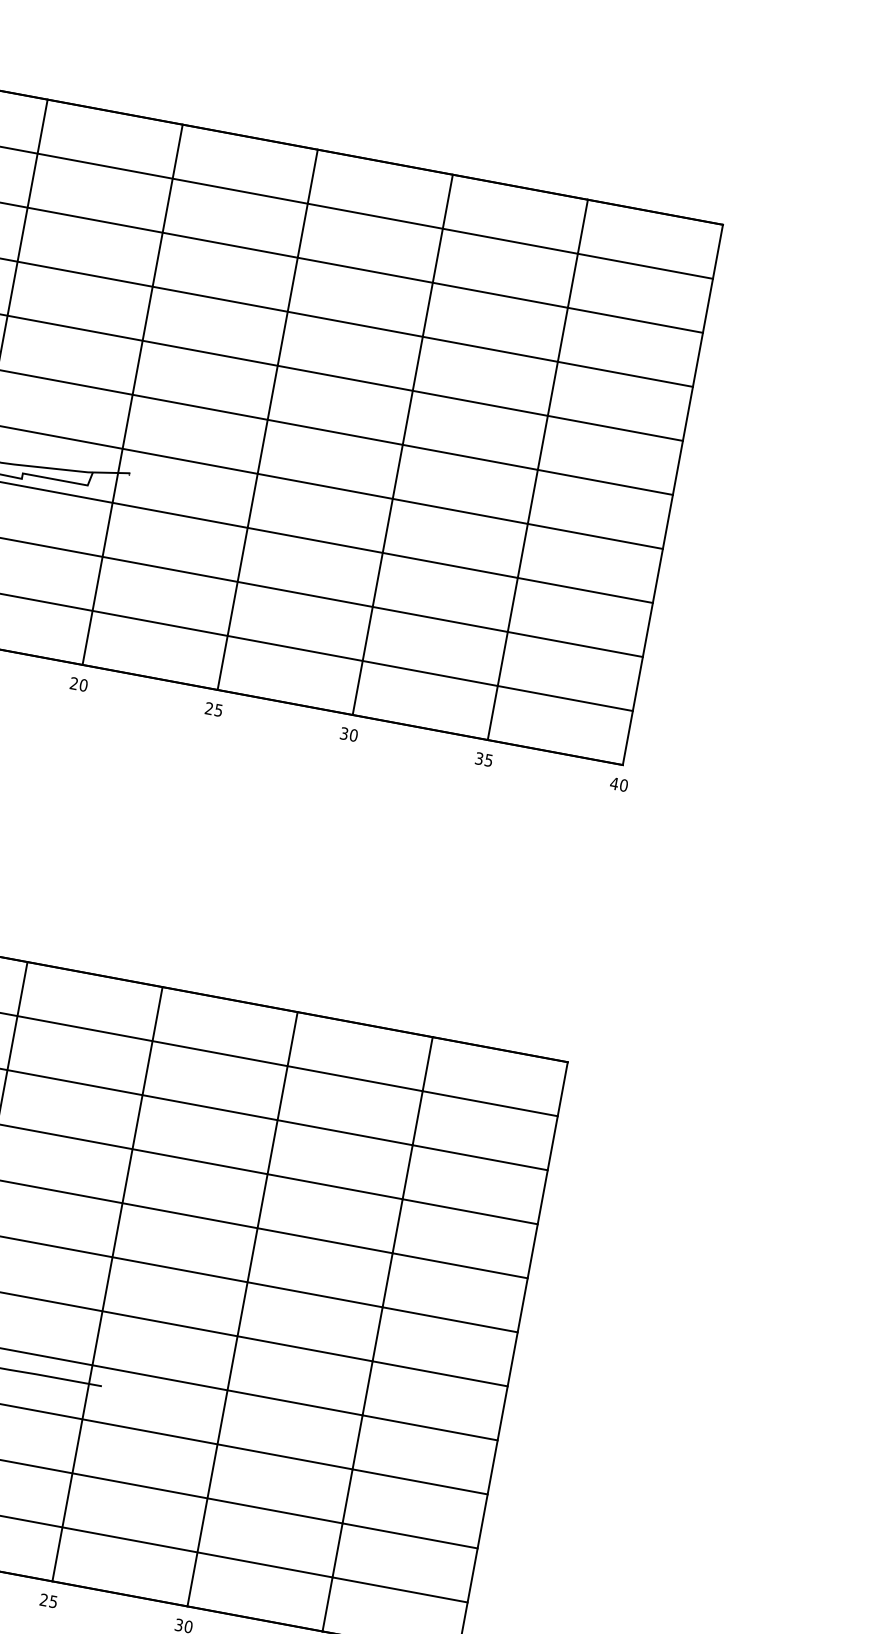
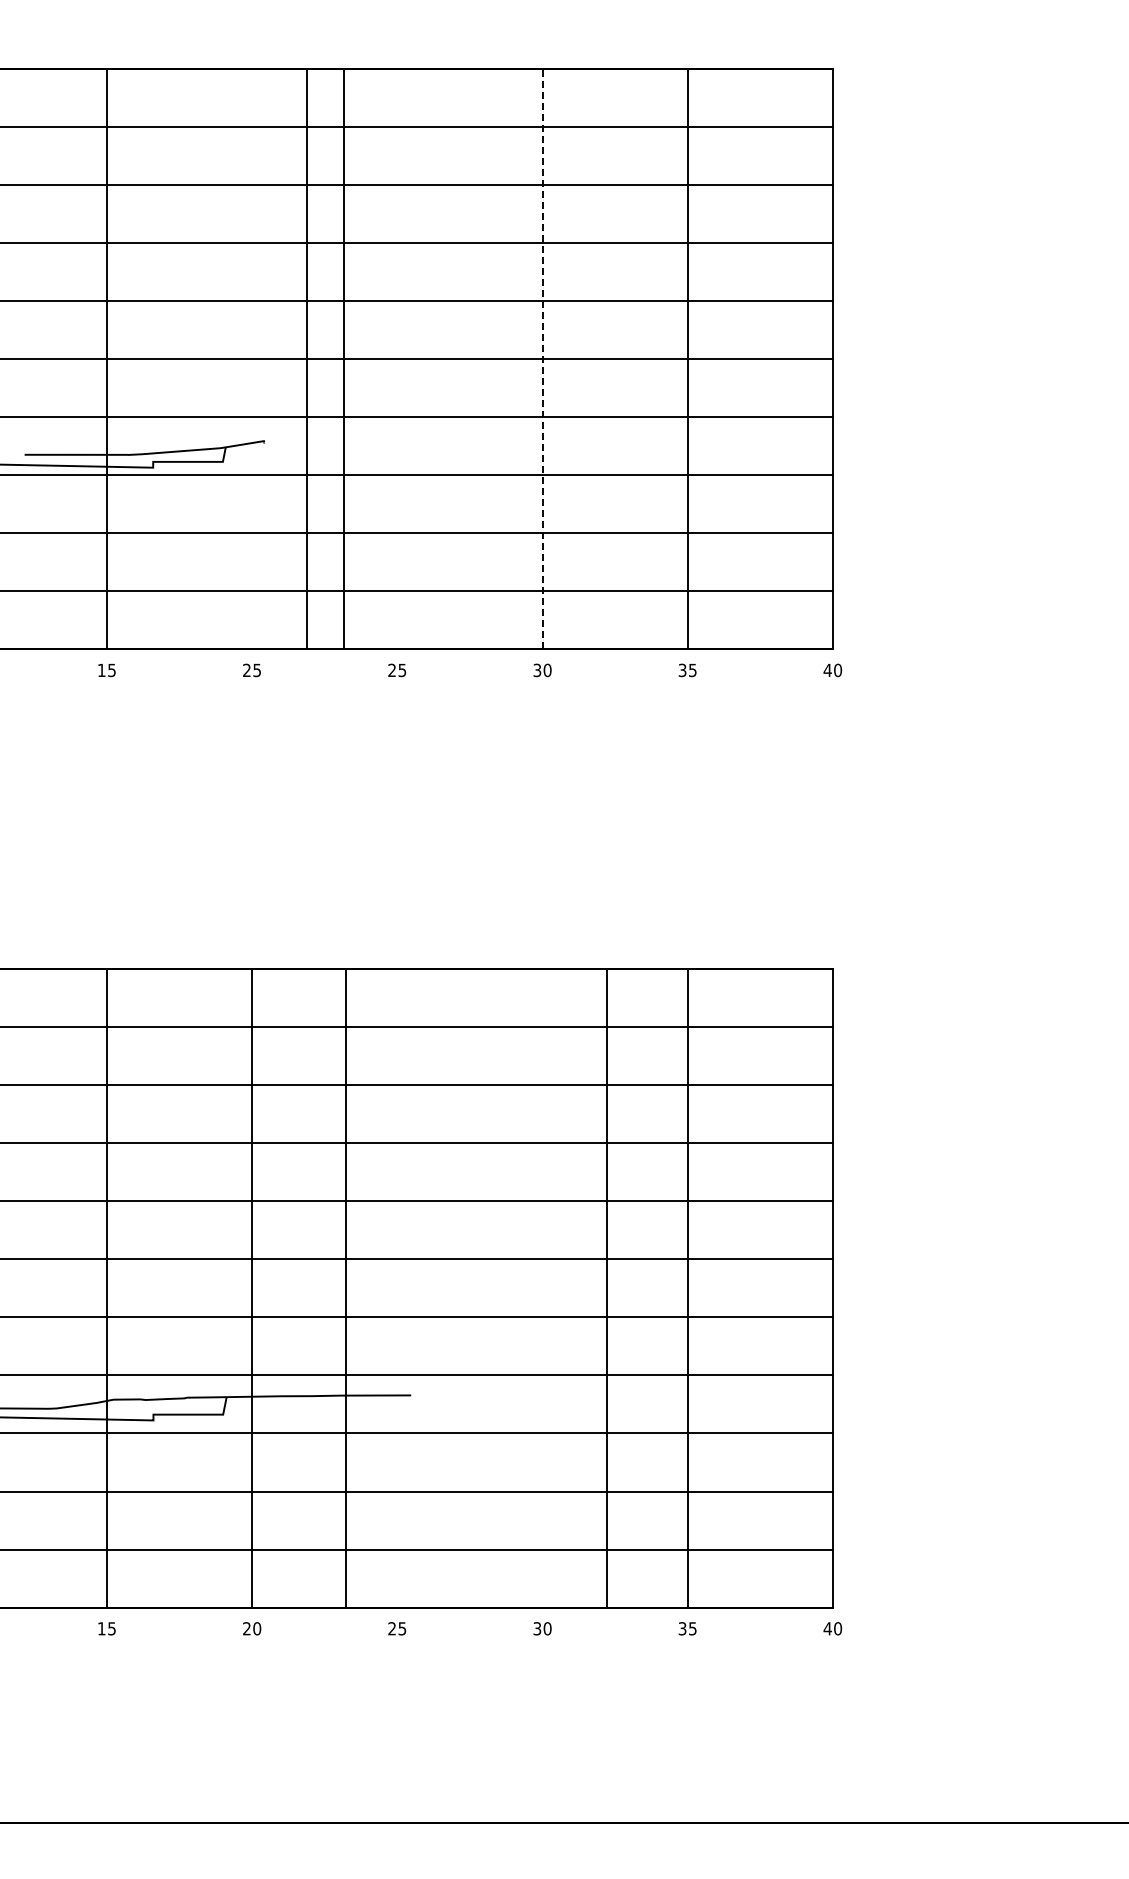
line: (133, 394) -> (307, 358), moved
line: (267, 419) -> (344, 358), moved
line: (402, 444) -> (542, 358), solid -> dashed
text: (83, 685) -> (257, 670), 20 -> 25
line: (107, 1283) -> (346, 1287), moved
line: (242, 1308) -> (606, 1287), moved

